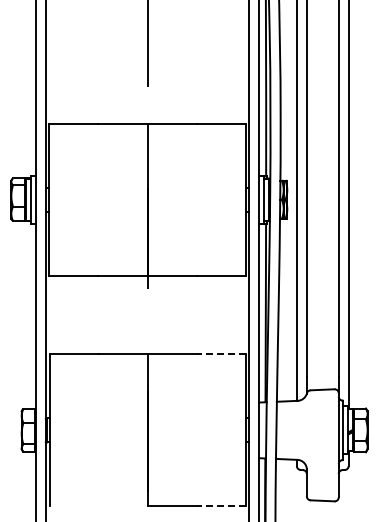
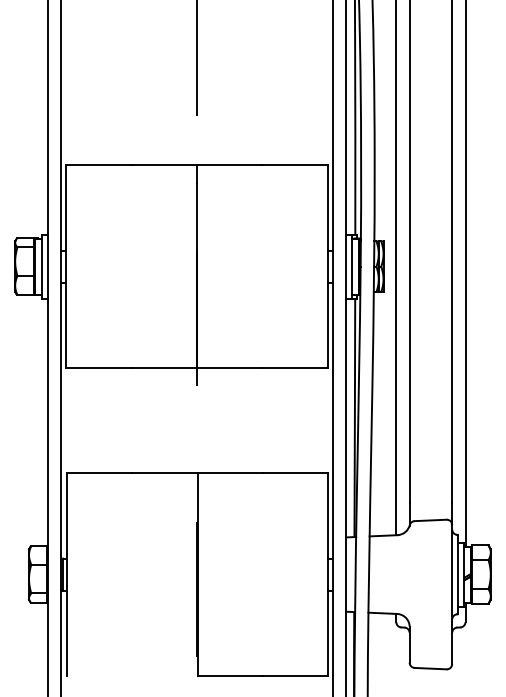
line: (221, 354) -> (295, 473), dashed -> solid
line: (221, 506) -> (295, 676), dashed -> solid

